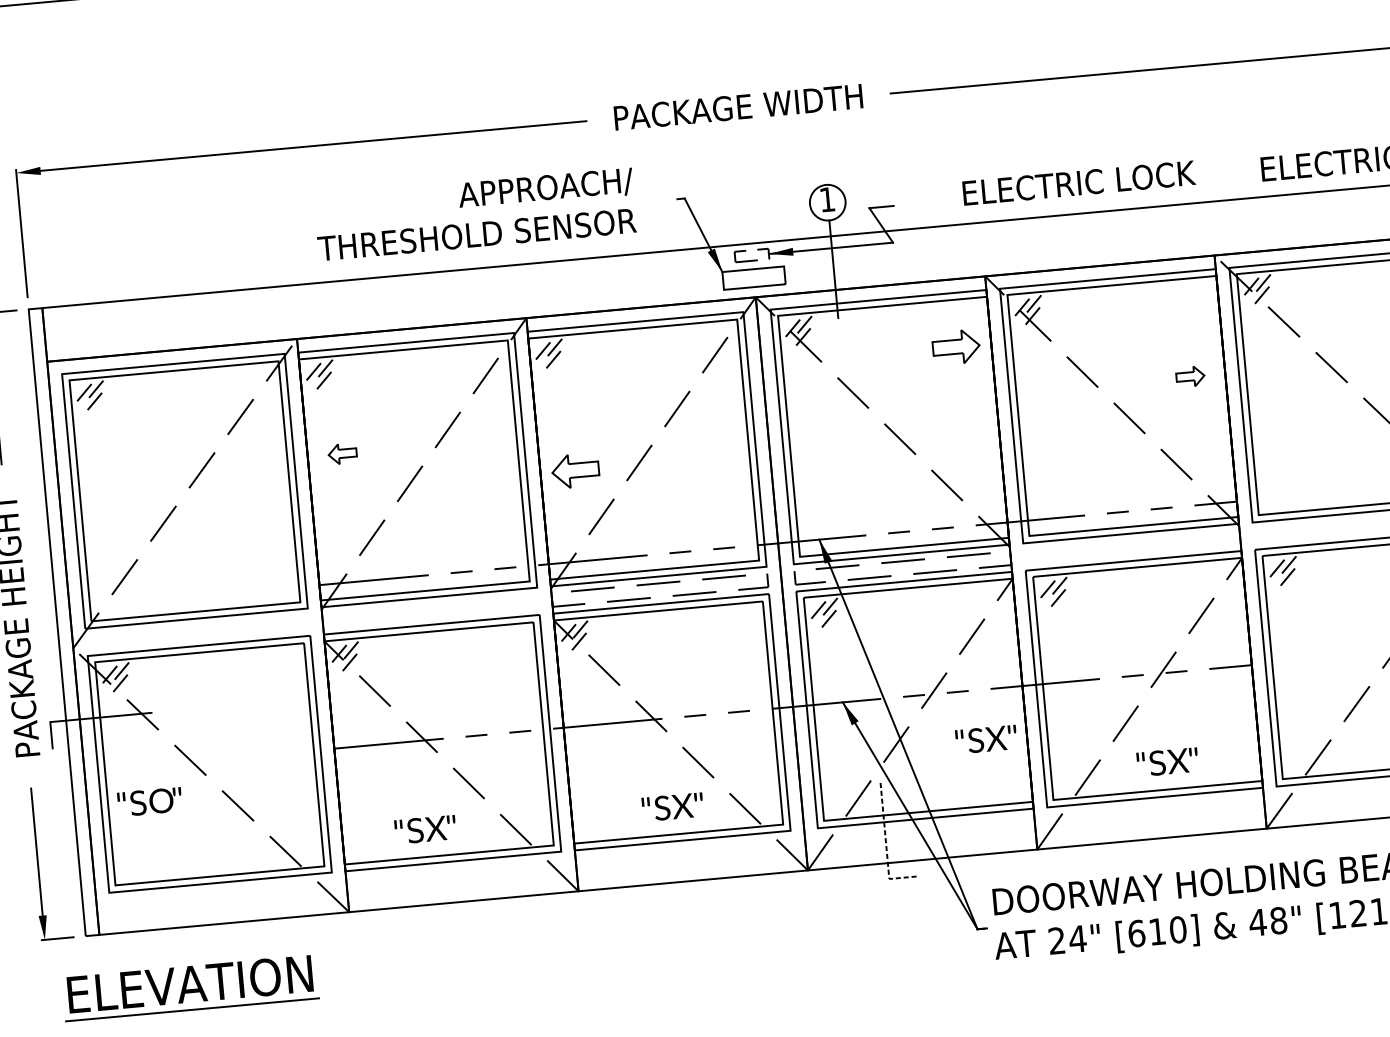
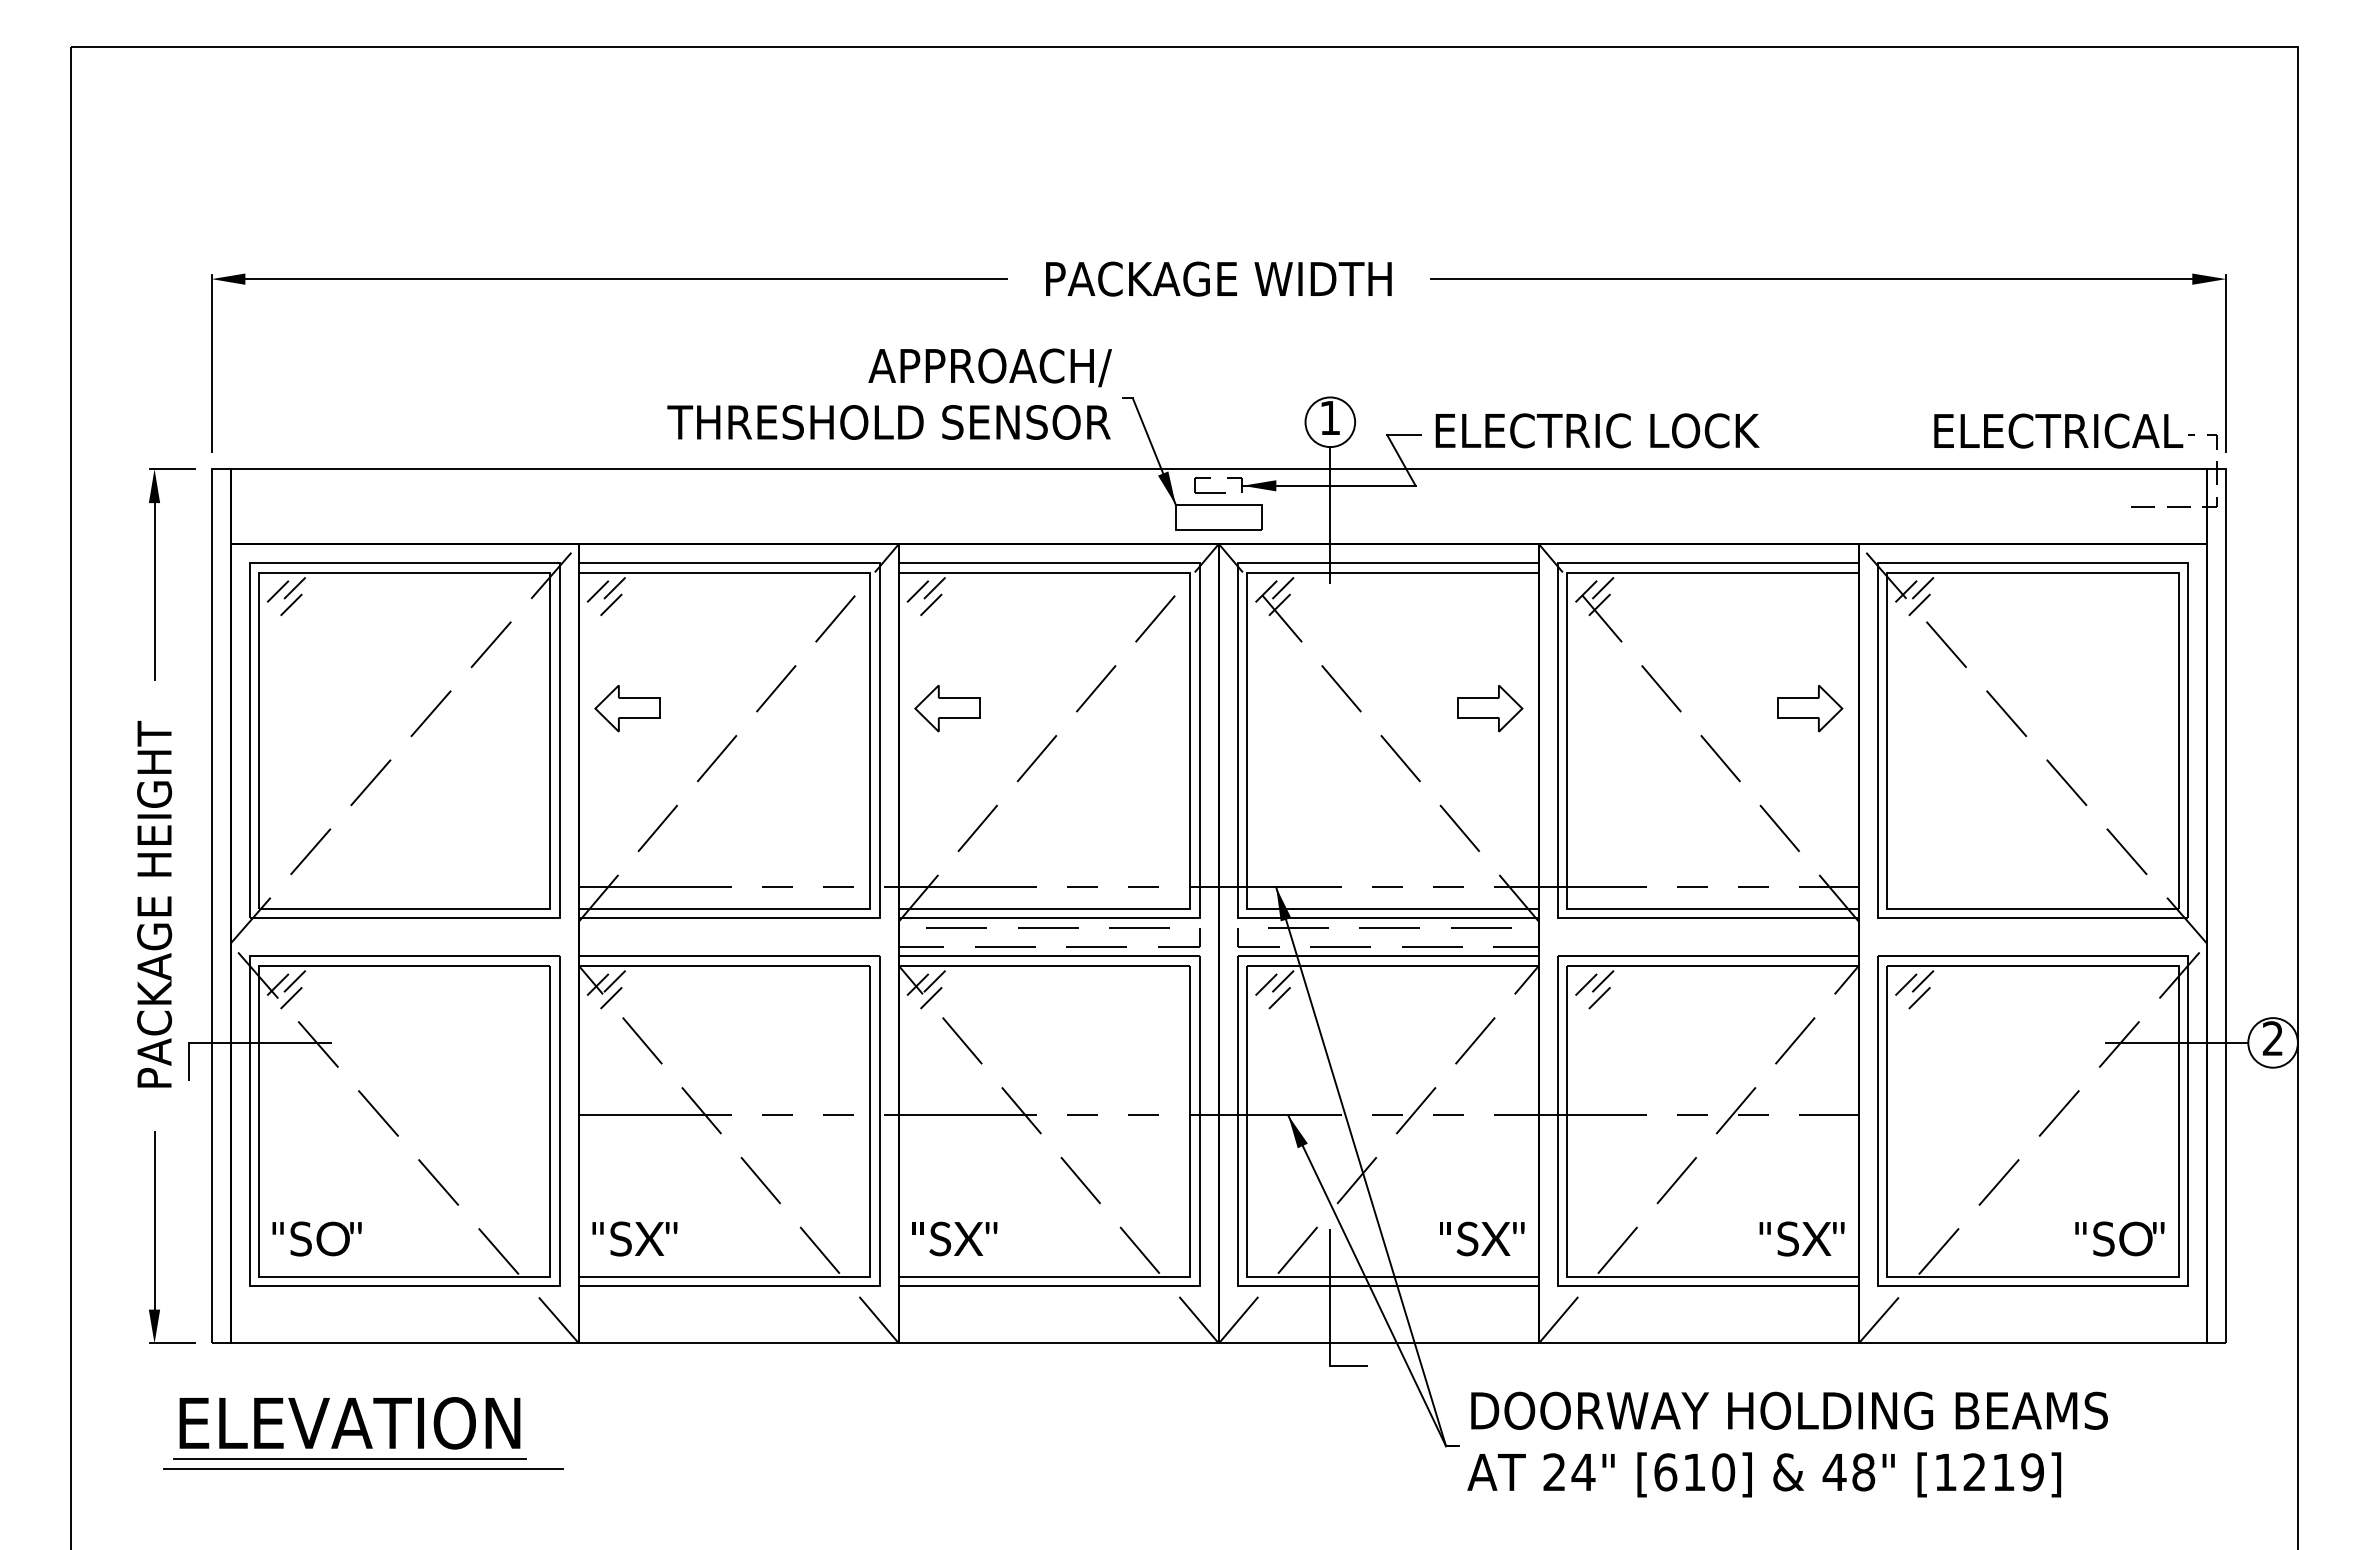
text: (1079, 182) -> (1597, 430), moved
text: (475, 213) -> (889, 393), moved
part: (956, 347) -> (1490, 708), moved
part: (1190, 376) -> (1810, 708), size x1.67
part: (342, 453) -> (627, 708), size x1.67
part: (575, 470) -> (947, 708), moved
text: (986, 739) -> (1482, 1238), moved
text: (1167, 761) -> (1801, 1238), moved
text: (149, 801) -> (316, 1238), moved
text: (672, 806) -> (954, 1238), moved
text: (425, 829) -> (634, 1238), moved
line: (886, 843) -> (1330, 1316), dashed -> solid
line: (202, 1015) -> (363, 1468), added

